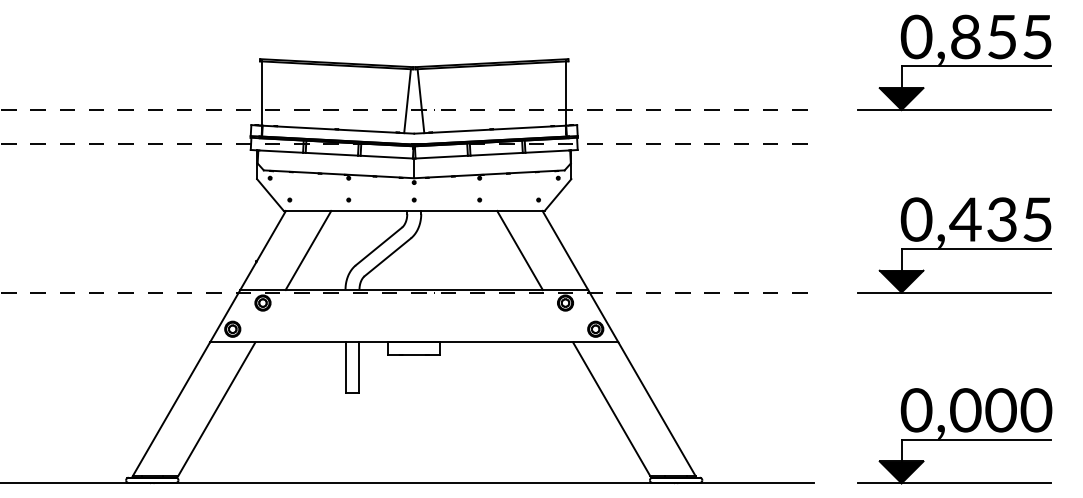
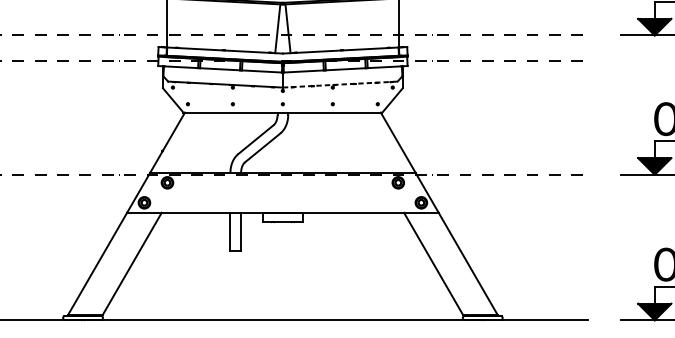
line: (489, 174) -> (340, 84), solid -> dashed
line: (308, 250) -> (202, 142), removed
line: (519, 250) -> (363, 142), removed

